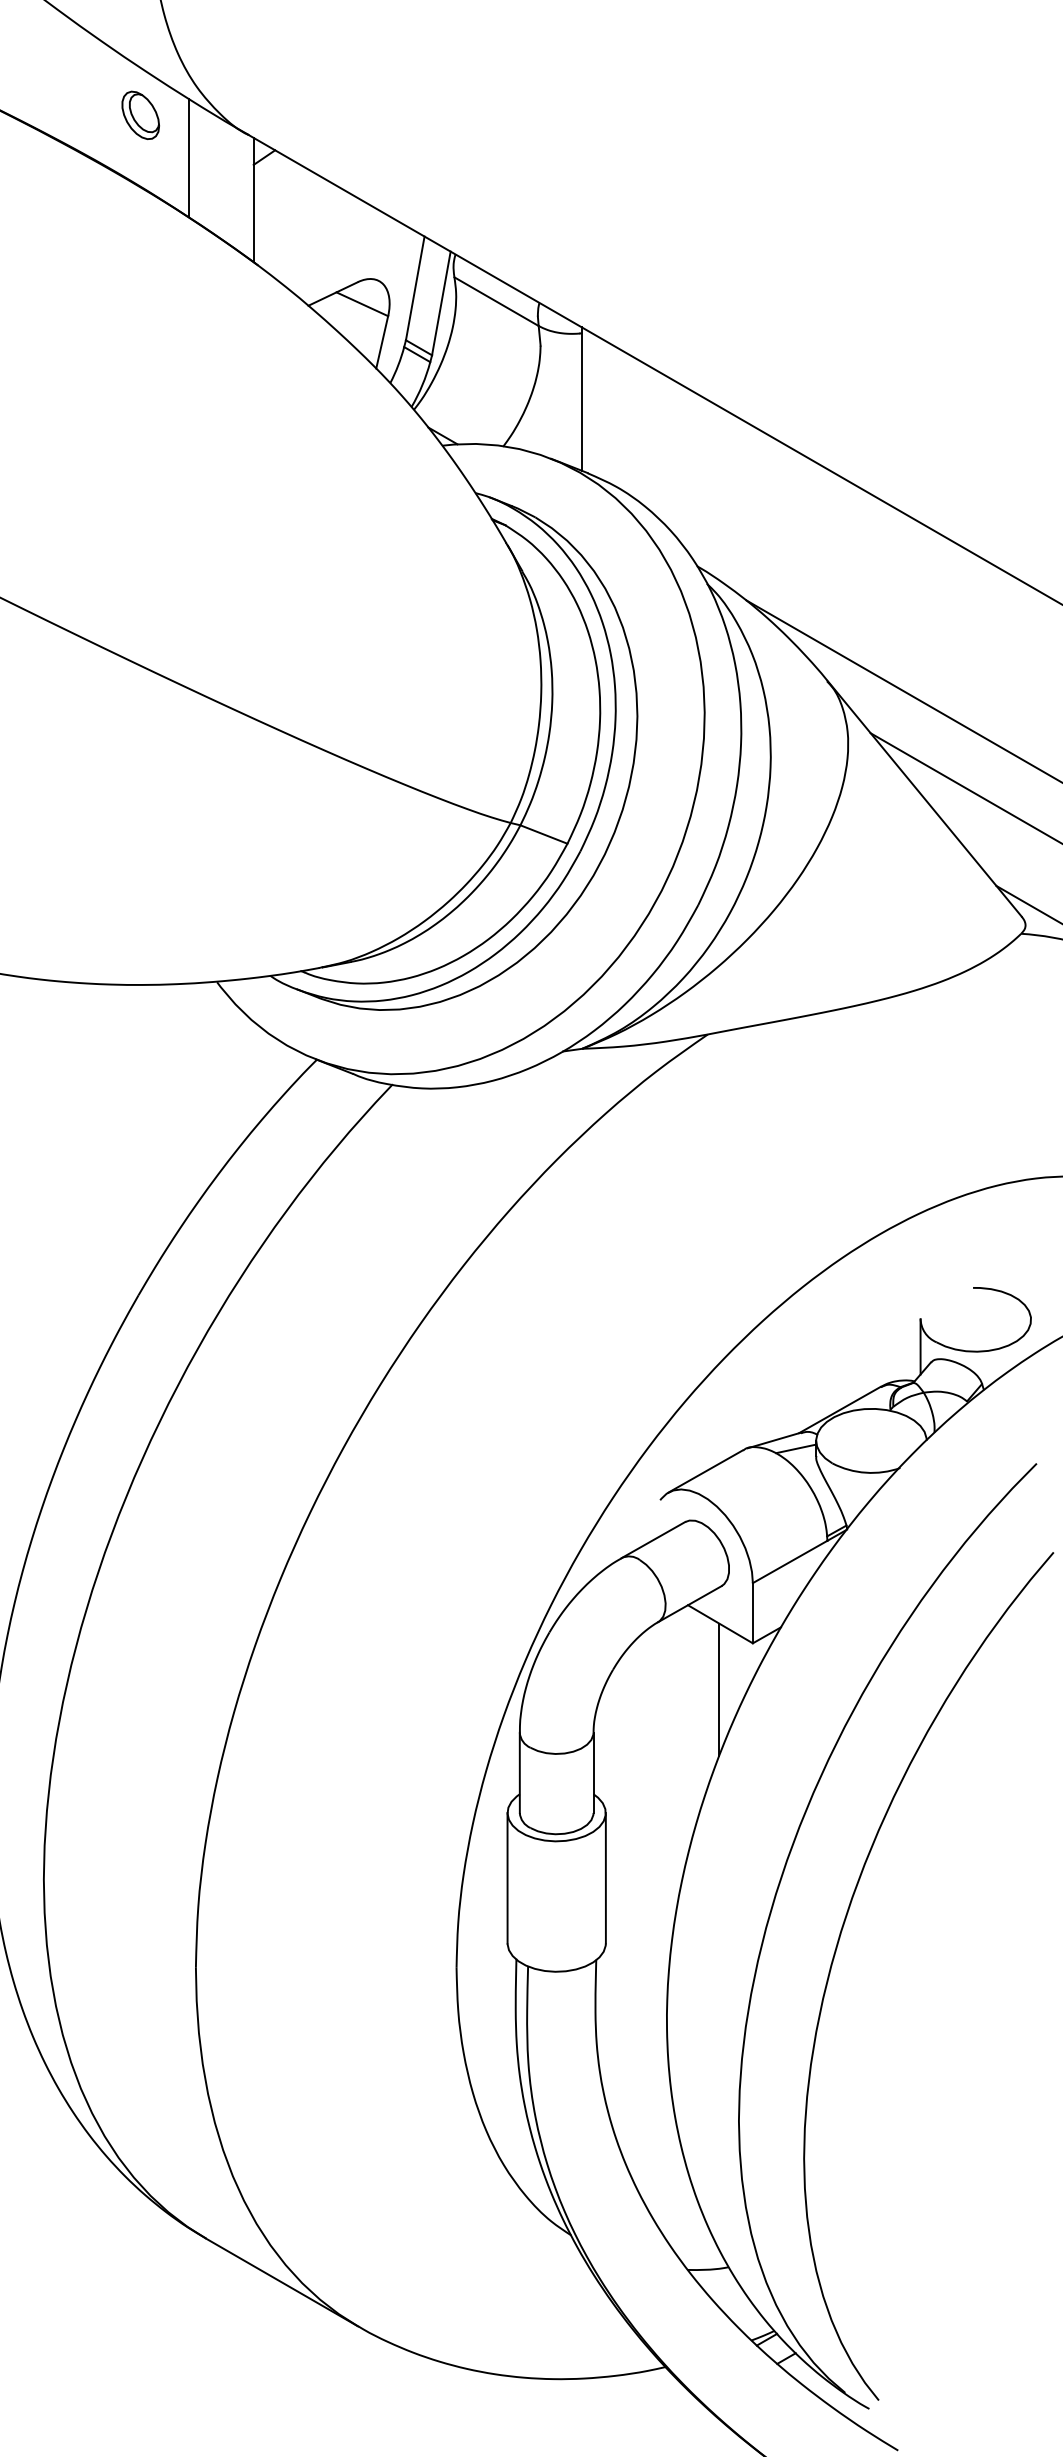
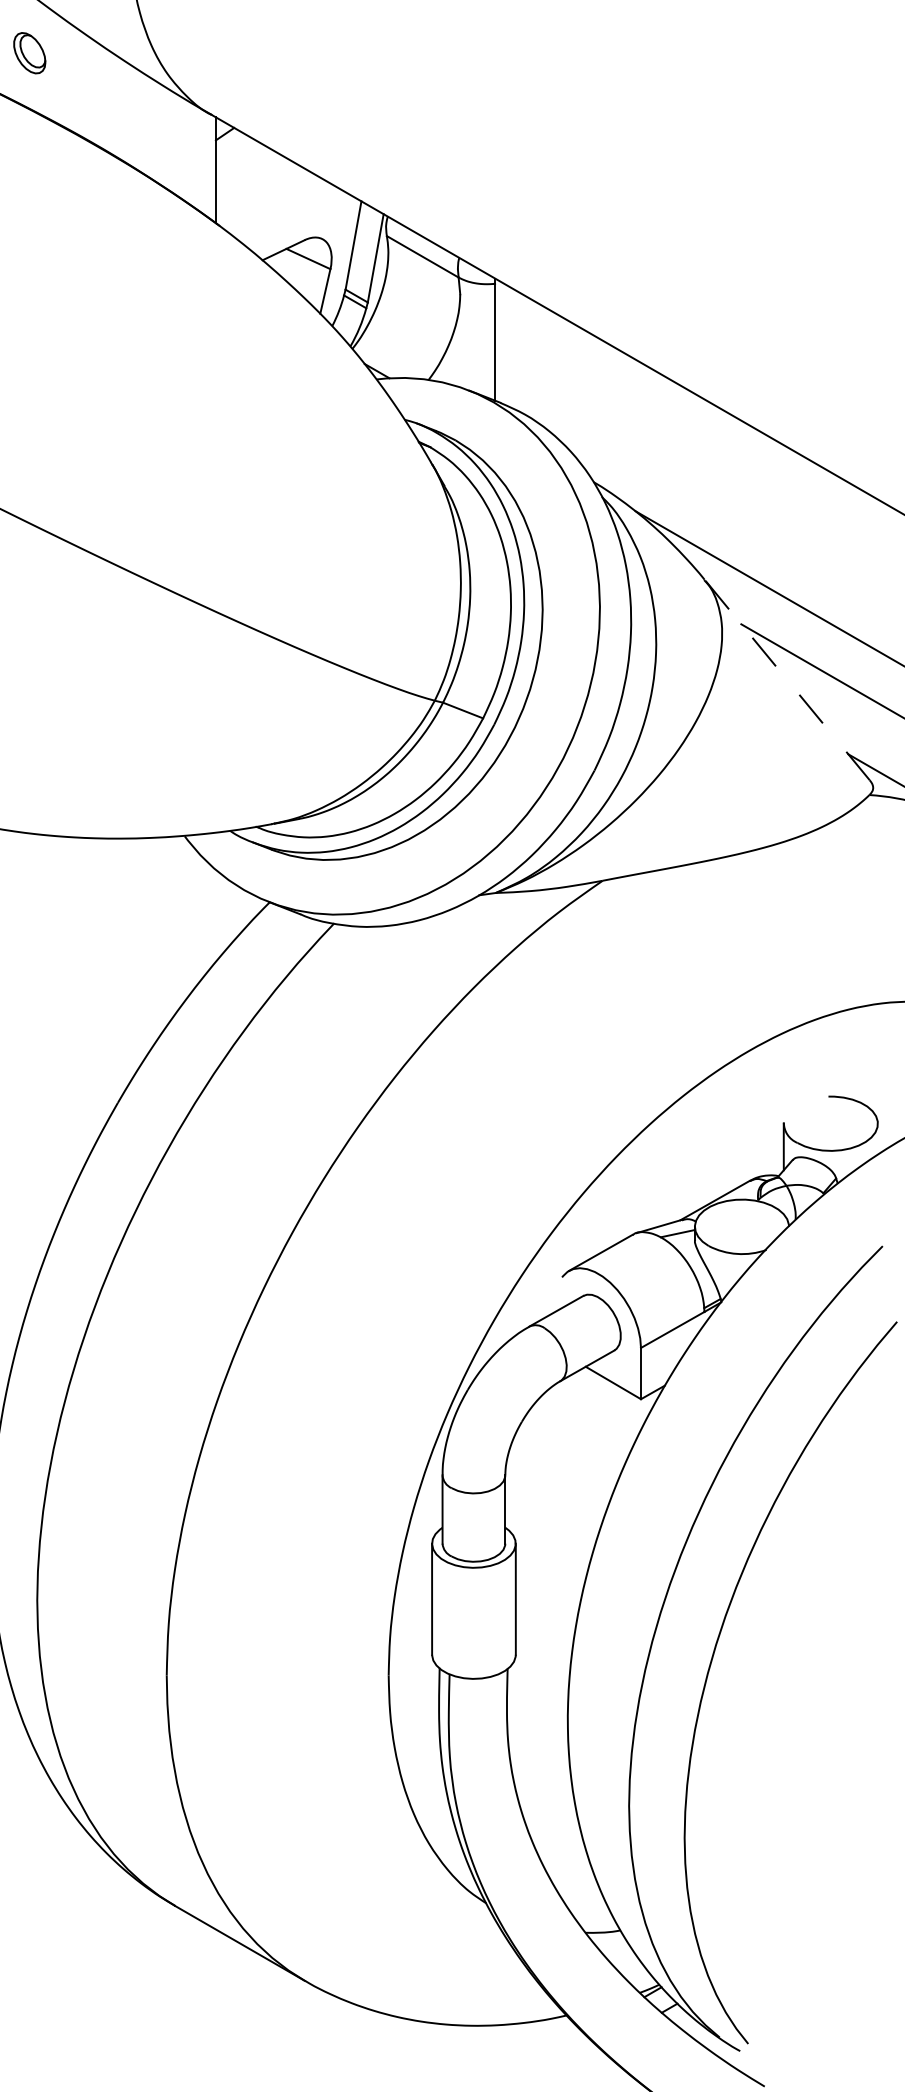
part: (140, 115) -> (29, 53), moved
line: (188, 158) -> (160, 134), removed
line: (924, 799) -> (787, 680), solid -> dashed
line: (719, 1689) -> (612, 1438), removed

